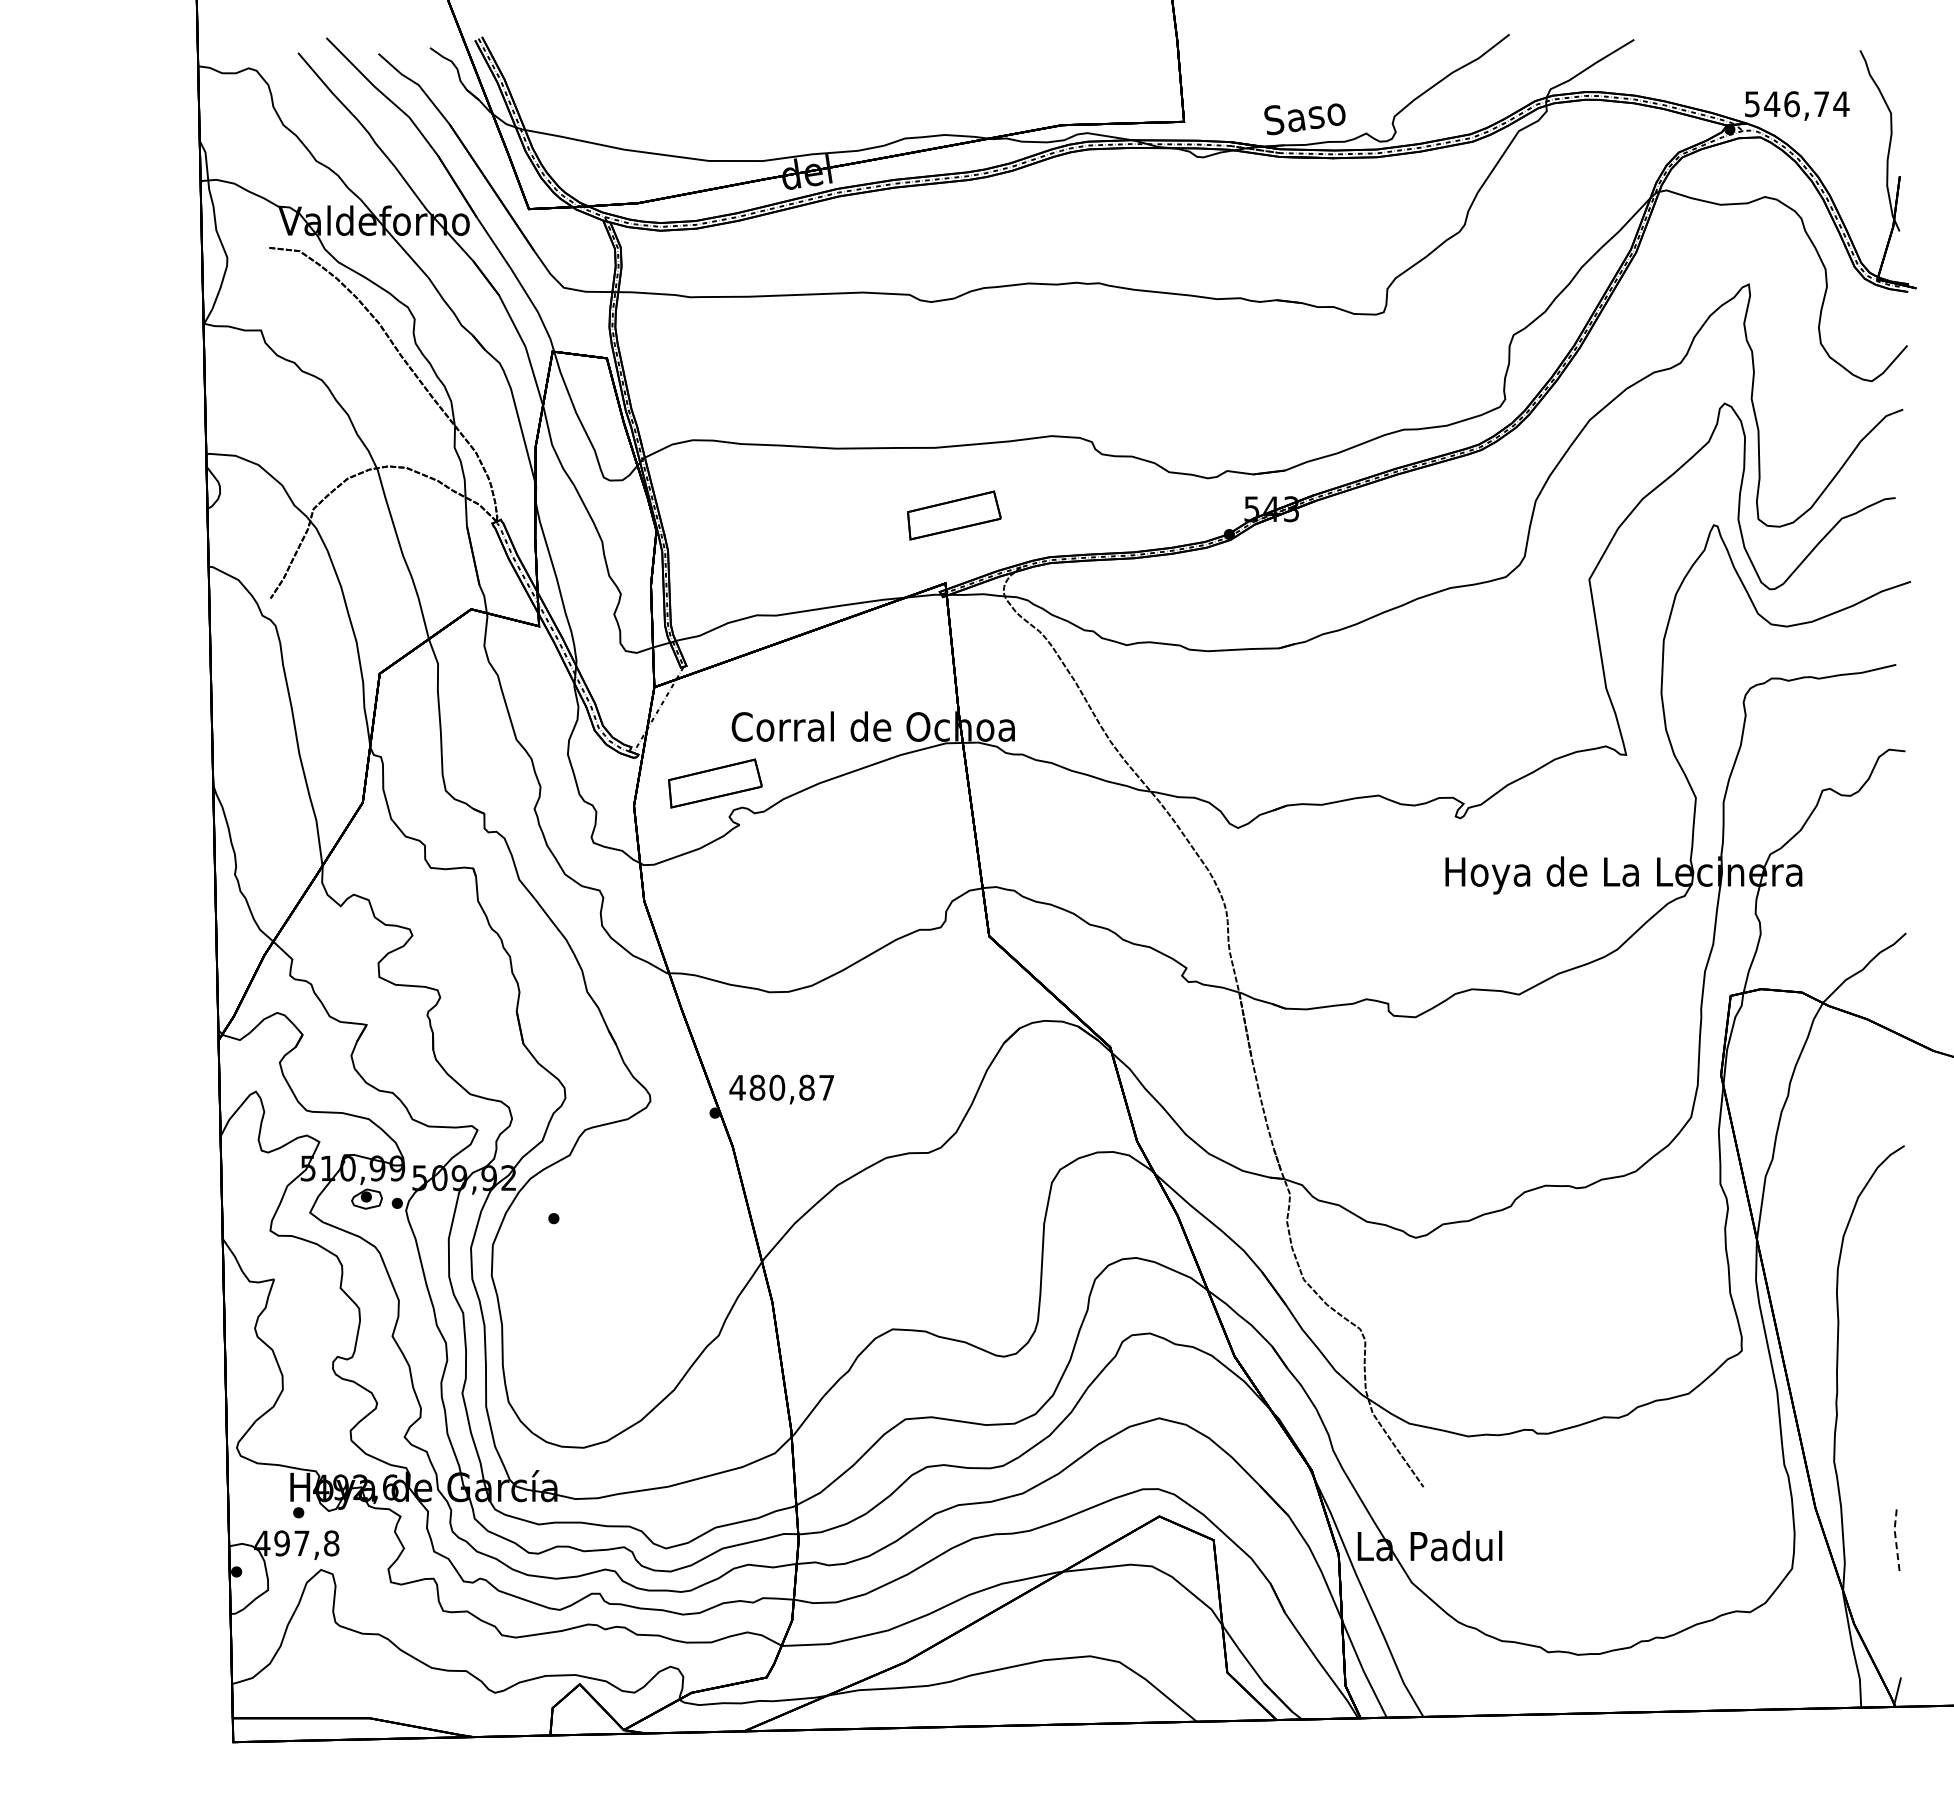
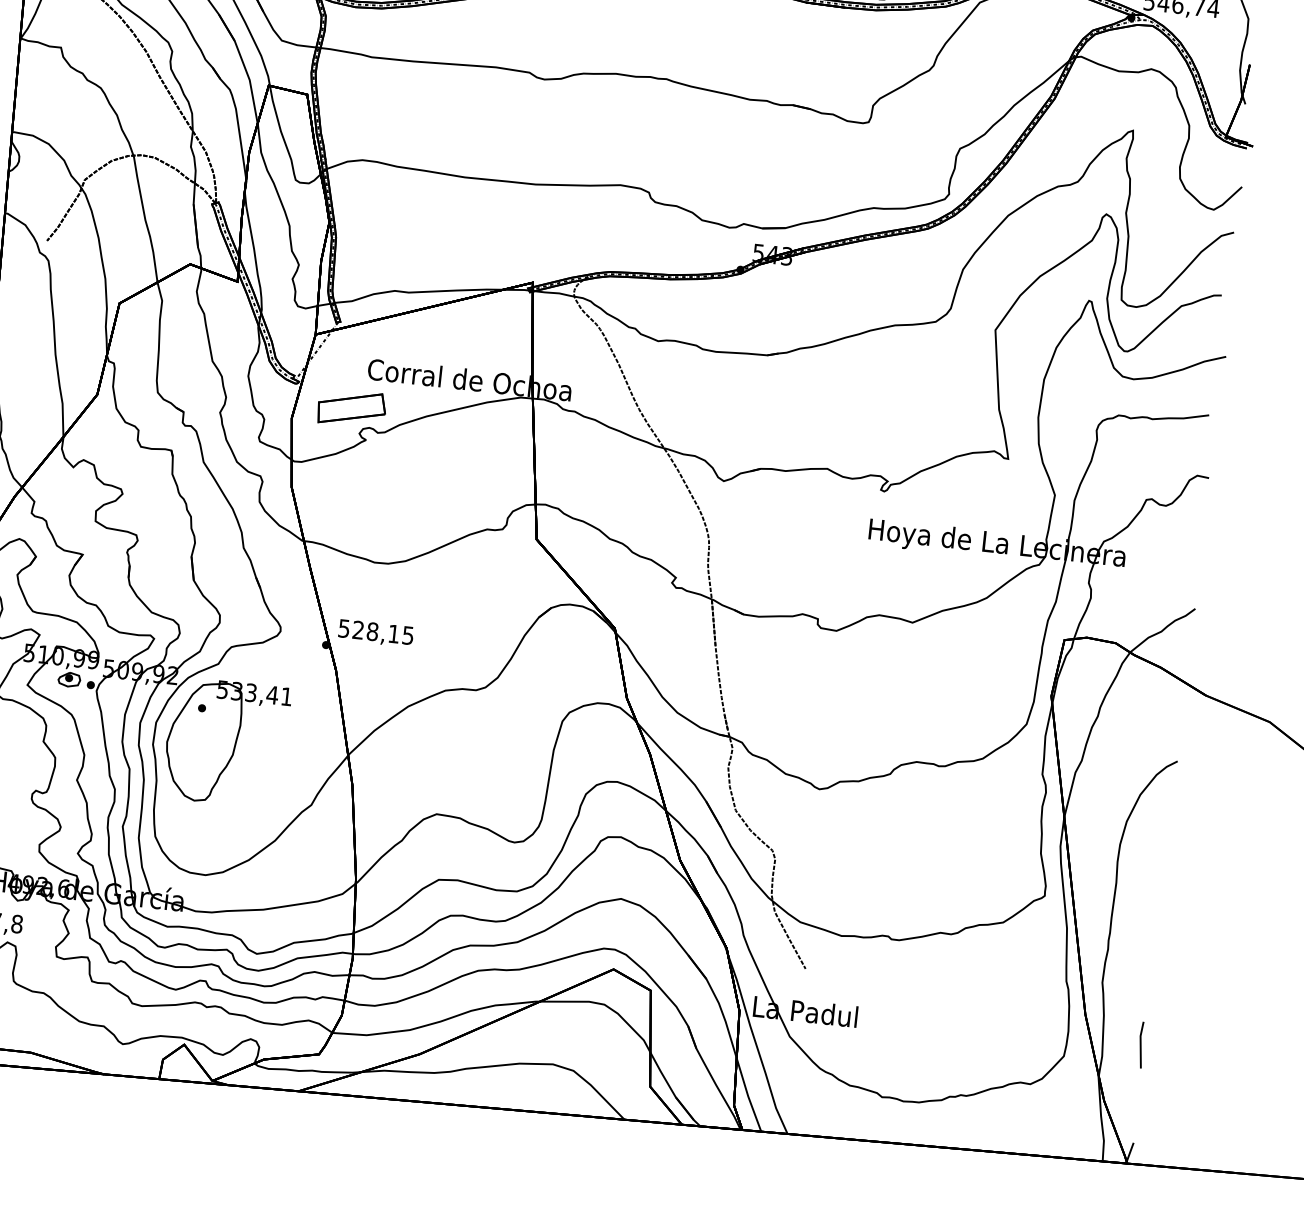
part: (954, 515) -> (544, 234), removed
text: (781, 1087) -> (375, 631), 480,87 -> 528,15
part: (592, 1262) -> (226, 742), added
line: (1896, 1541) -> (1140, 1044), dashed -> solid

